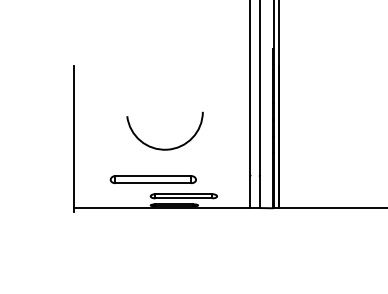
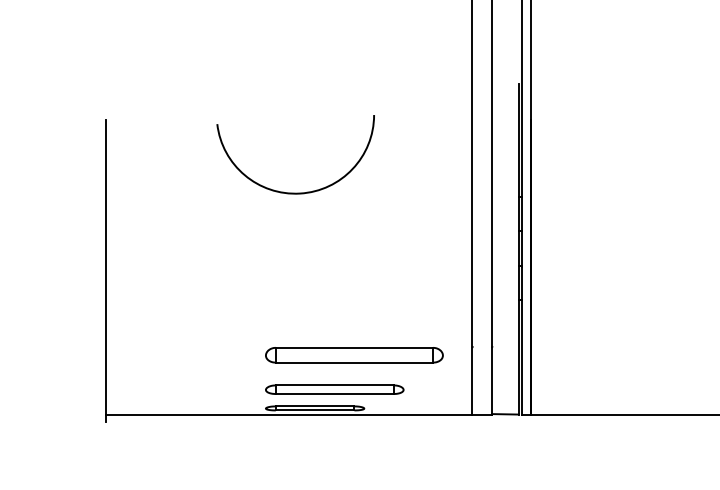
arc: (164, 148) -> (294, 191), moved
part: (152, 179) -> (352, 354), moved

